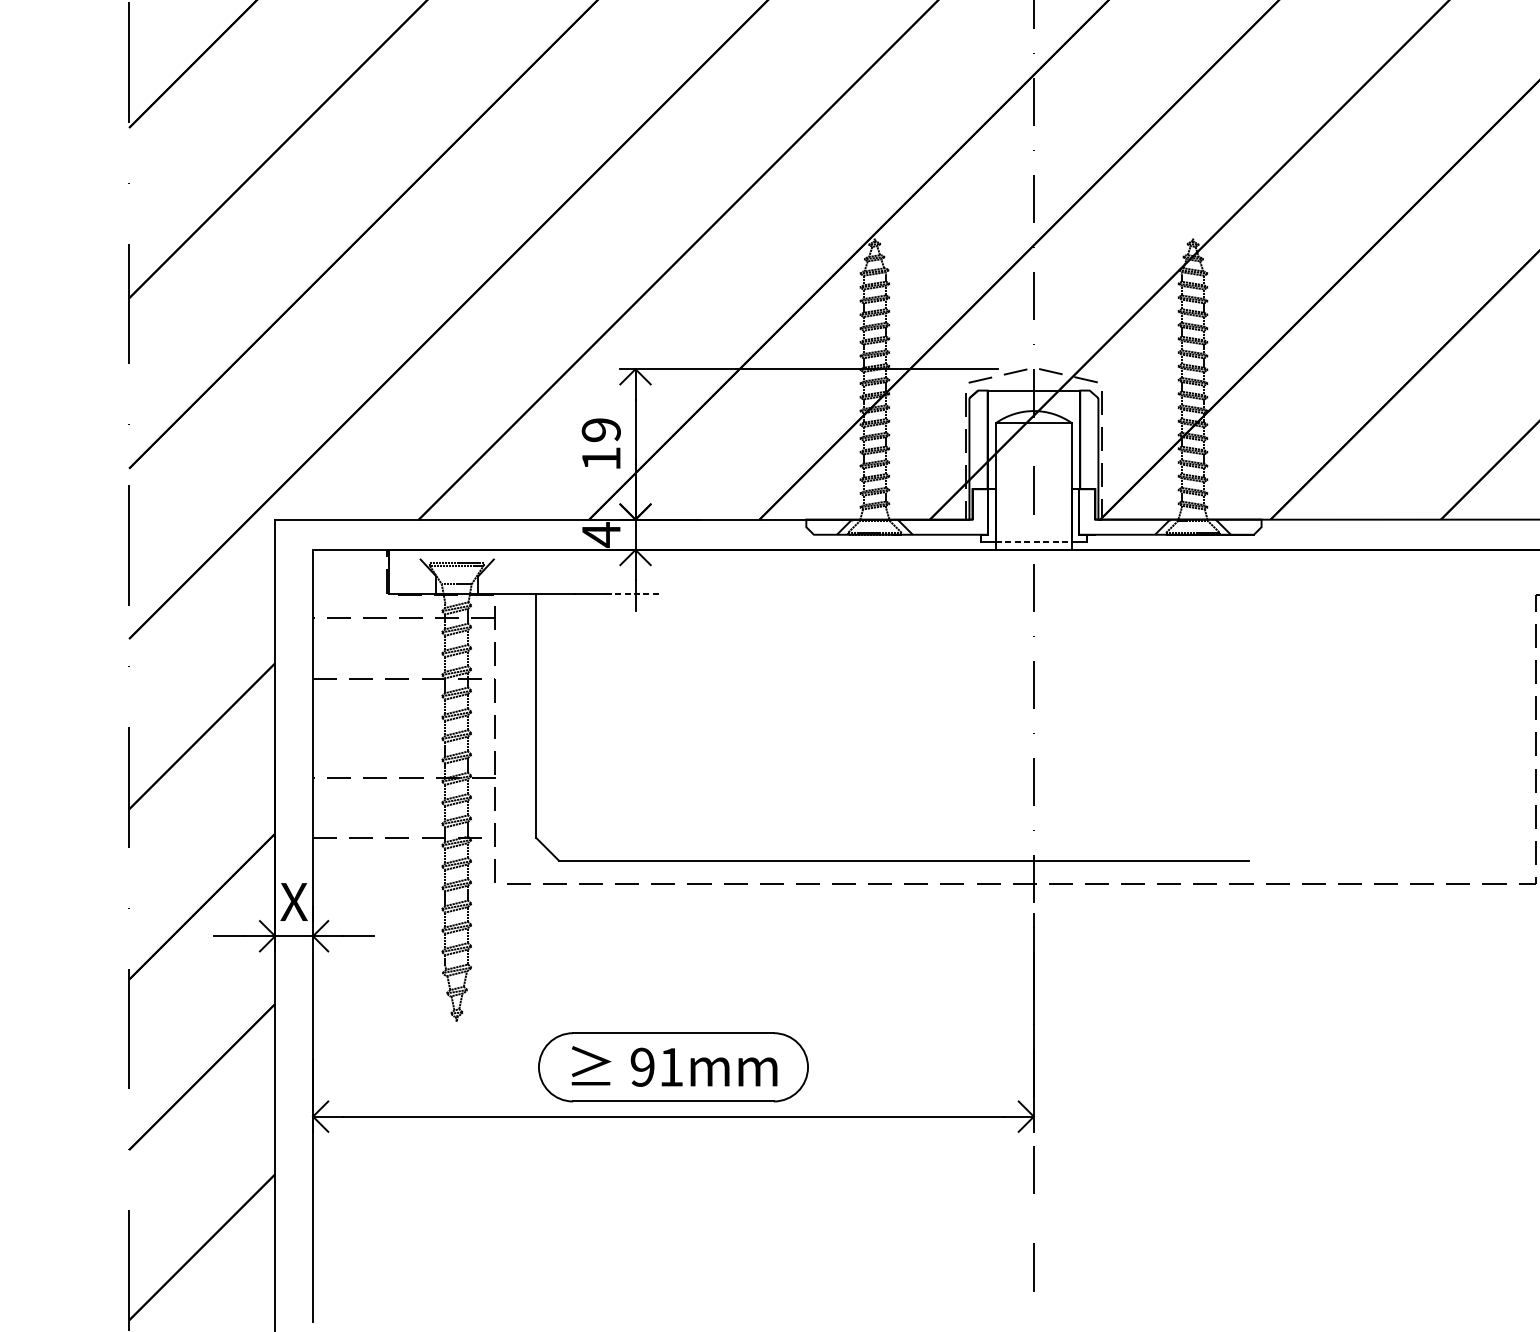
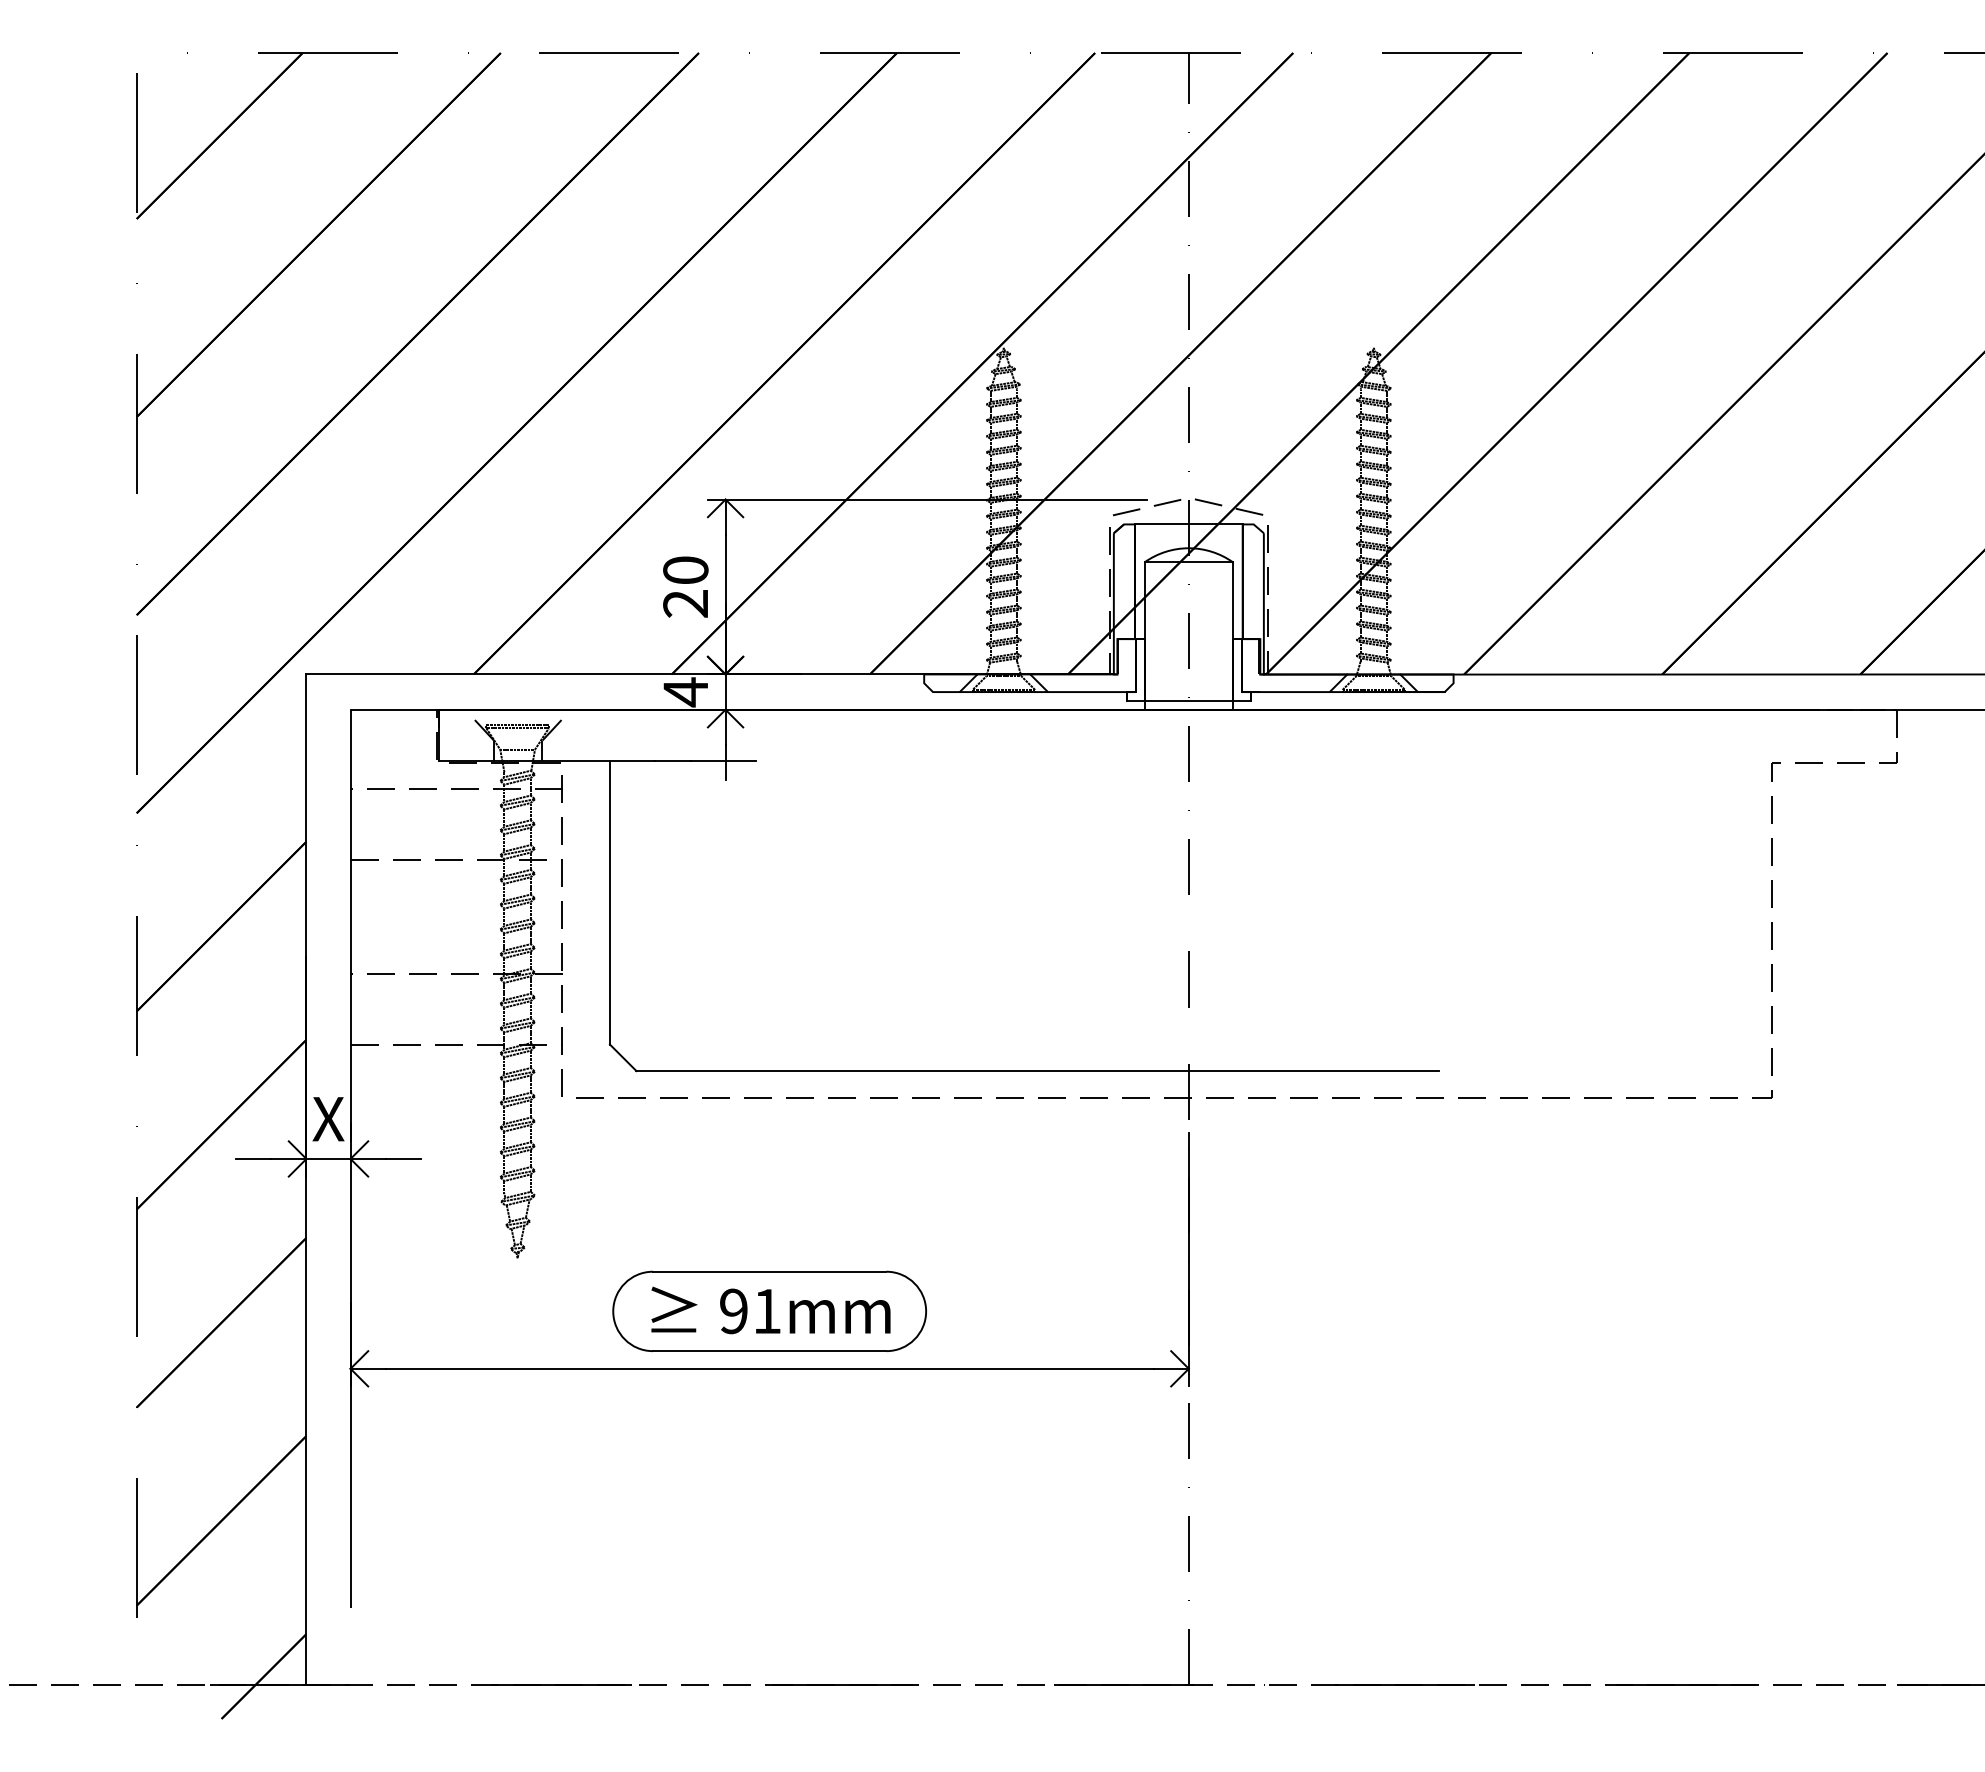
text: (601, 443) -> (685, 586), 19 -> 20
line: (1034, 541) -> (1189, 700), dashed -> solid
line: (633, 593) -> (723, 760), dashed -> solid

